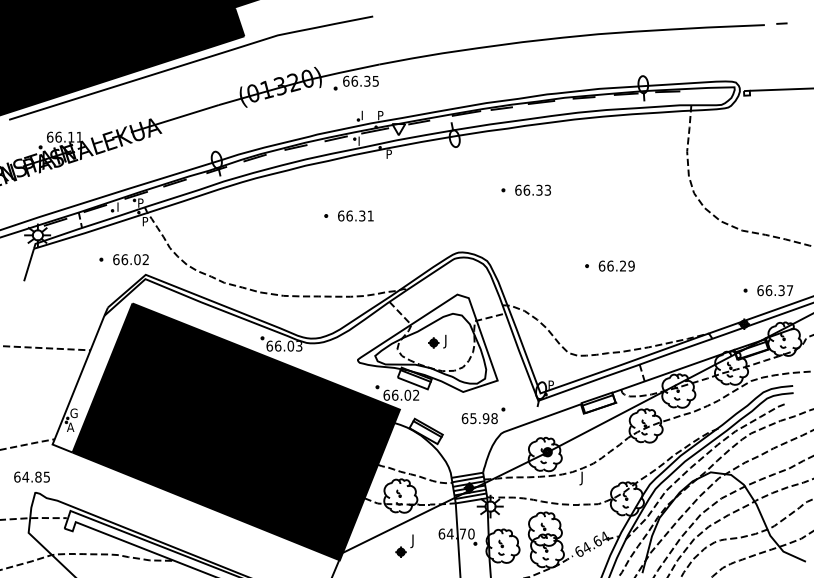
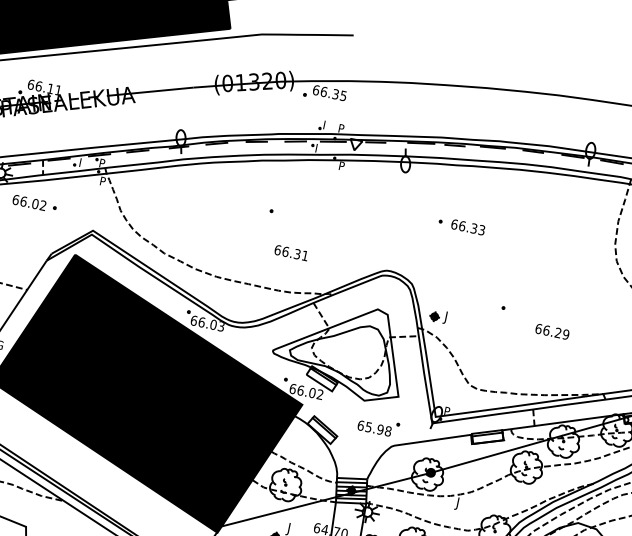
text: (355, 215) -> (291, 252), moved
text: (130, 259) -> (29, 202), moved
text: (616, 265) -> (552, 331), moved
part: (437, 341) -> (438, 316), moved

